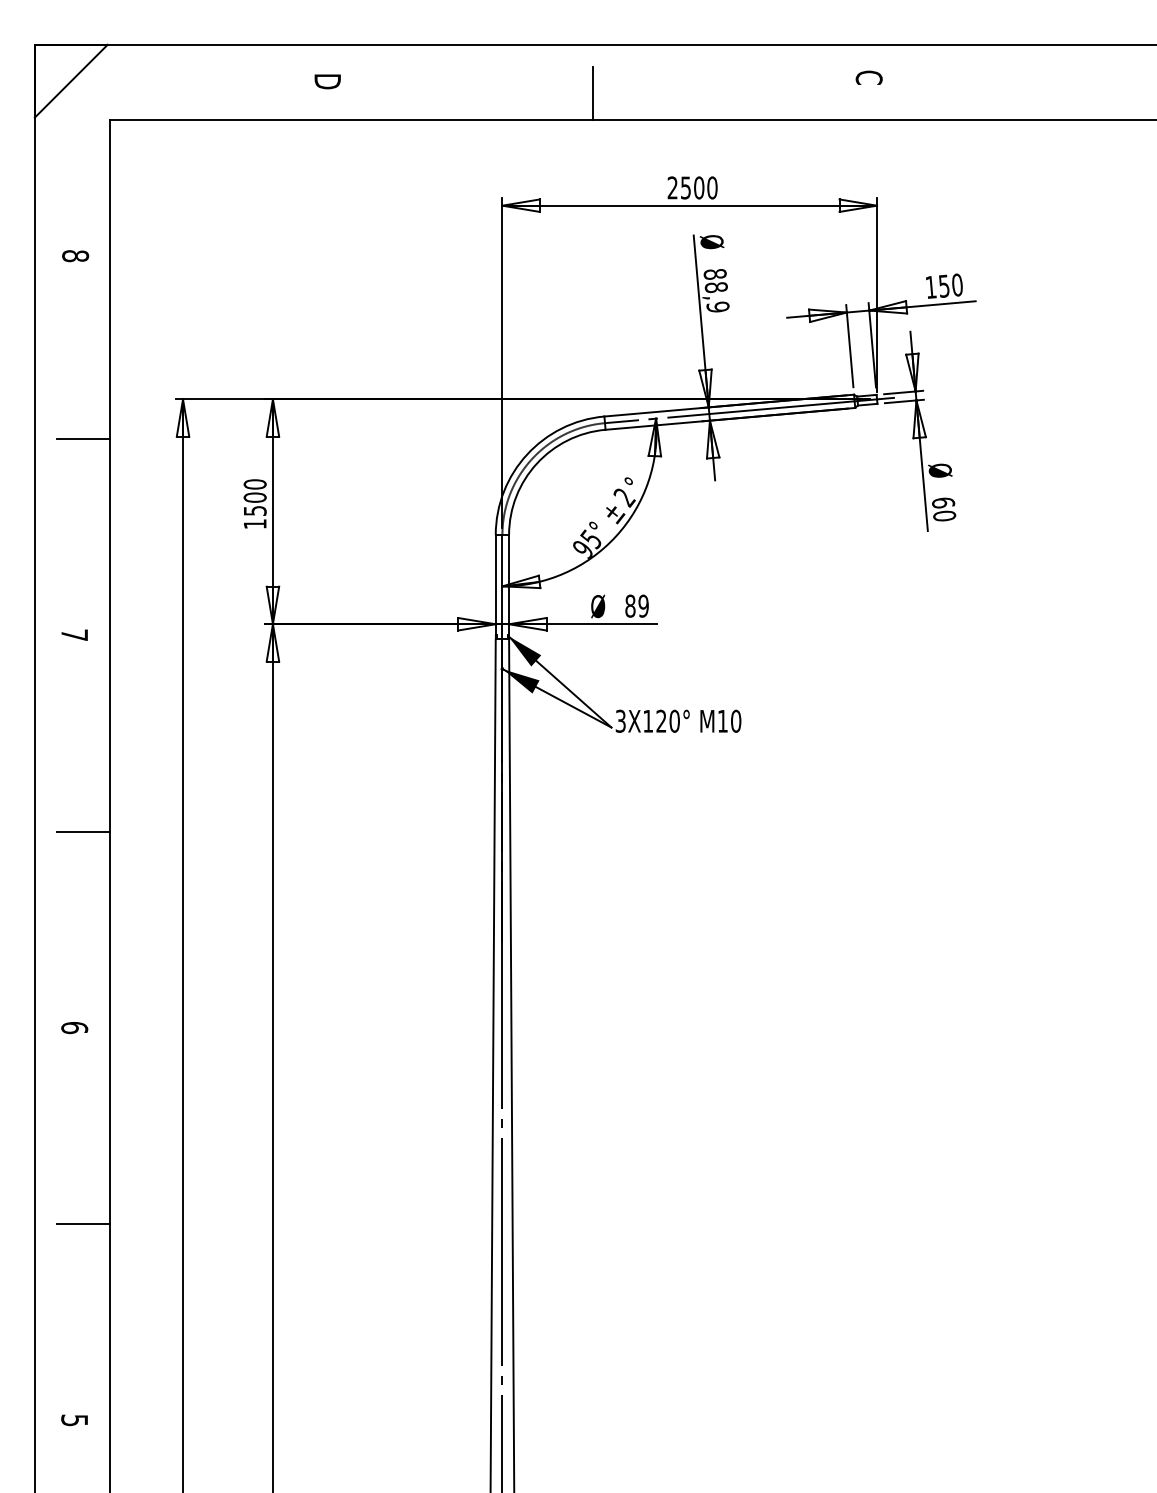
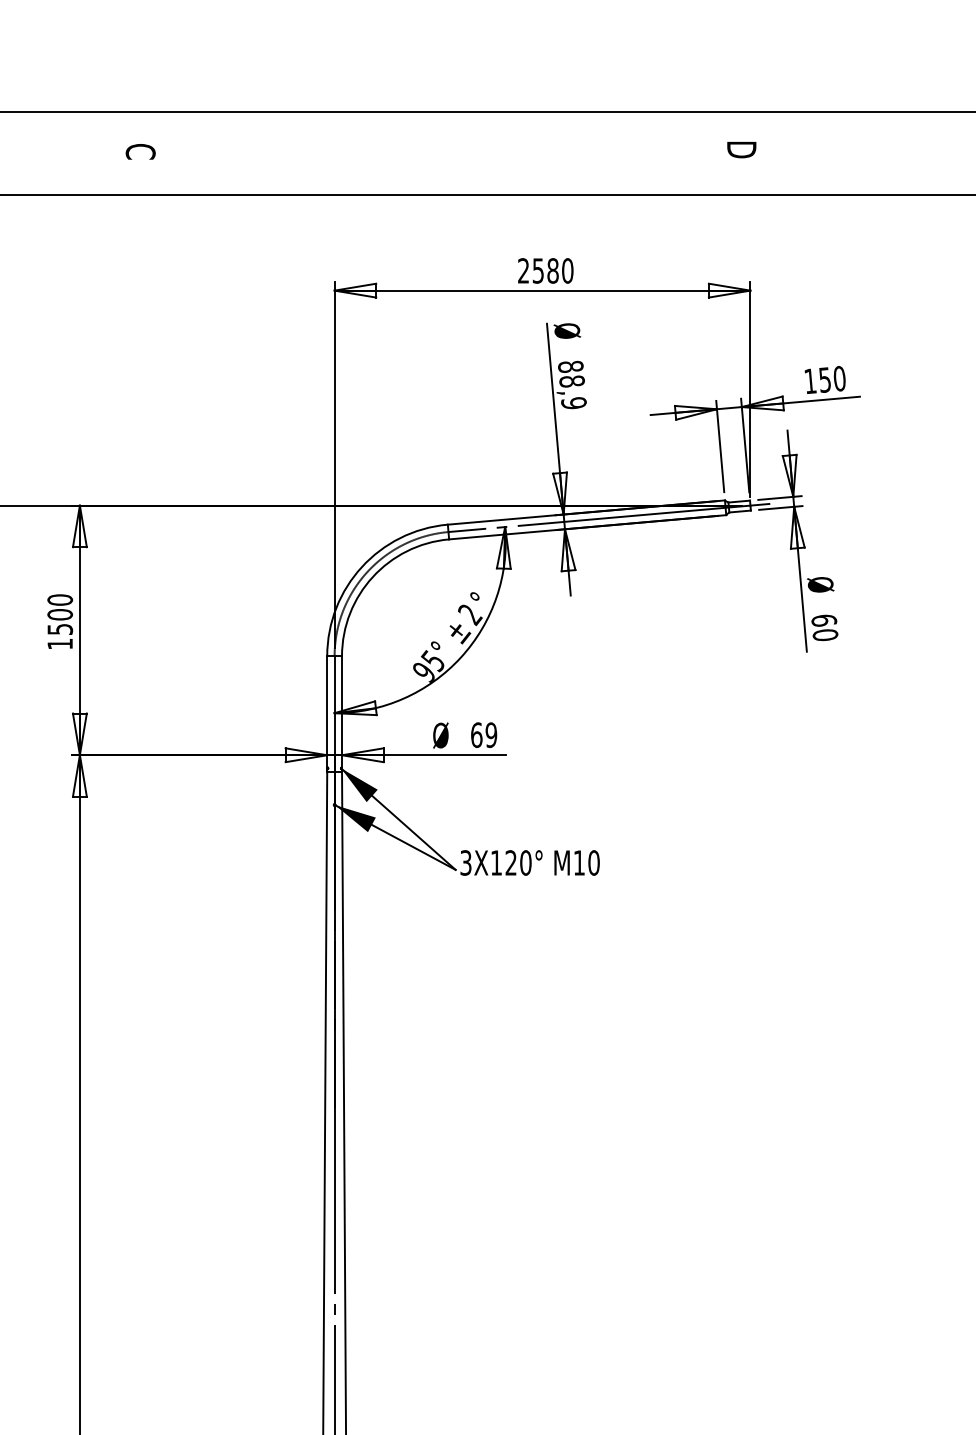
text: (868, 78) -> (740, 149), C -> D
text: (327, 81) -> (140, 152), D -> C
line: (593, 93) -> (435, 166), removed
text: (699, 187) -> (553, 270), 2500 -> 2580
text: (630, 605) -> (476, 734), 89 -> 69

